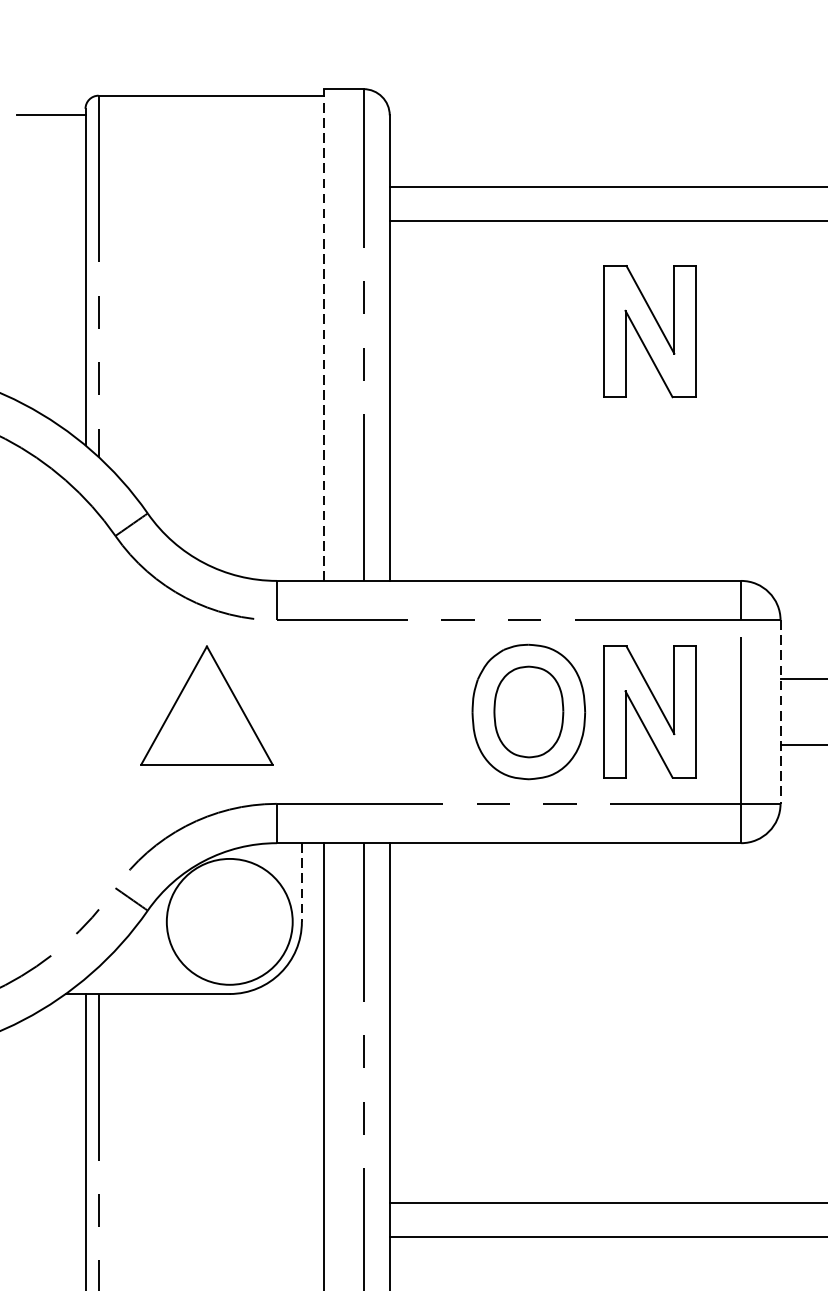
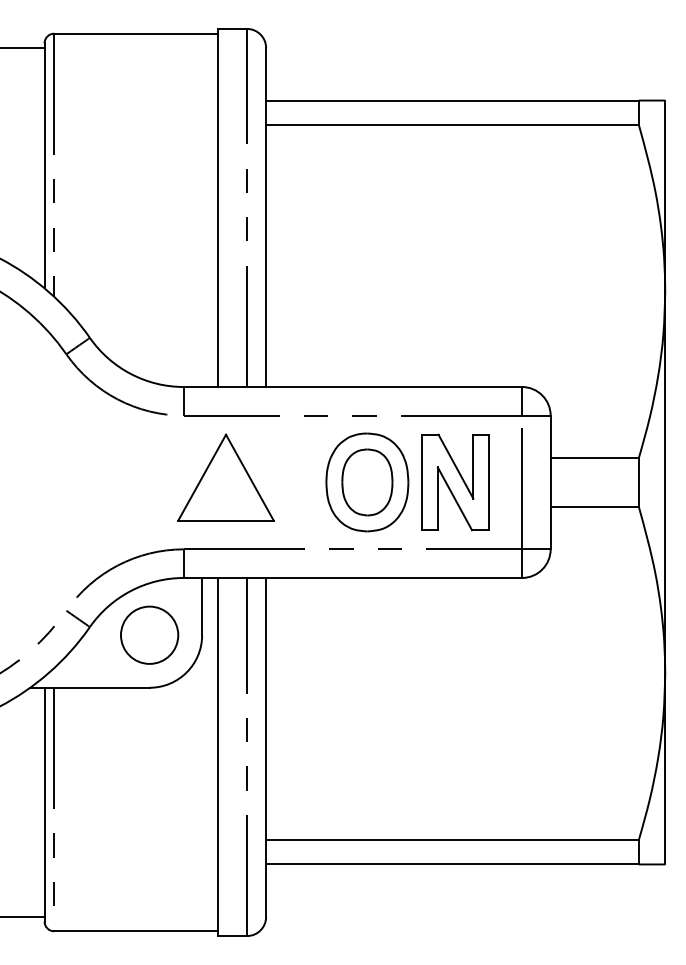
part: (649, 331) -> (455, 205), removed
line: (324, 334) -> (218, 207), dashed -> solid
part: (206, 705) -> (225, 477), moved
line: (780, 712) -> (550, 482), dashed -> solid
line: (302, 882) -> (202, 606), dashed -> solid
circle: (229, 920) -> (149, 634), size x0.62

